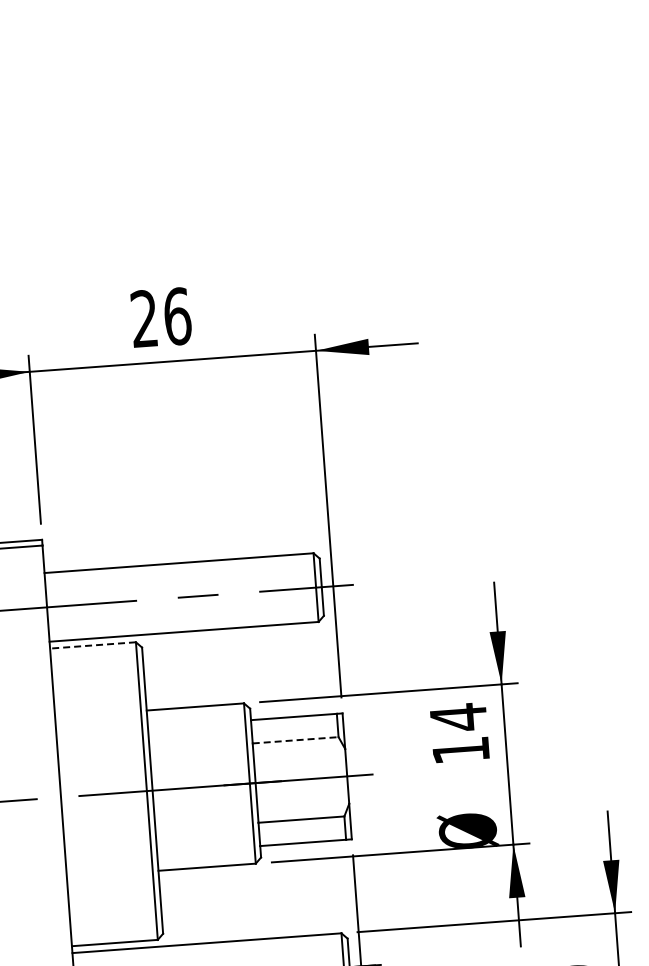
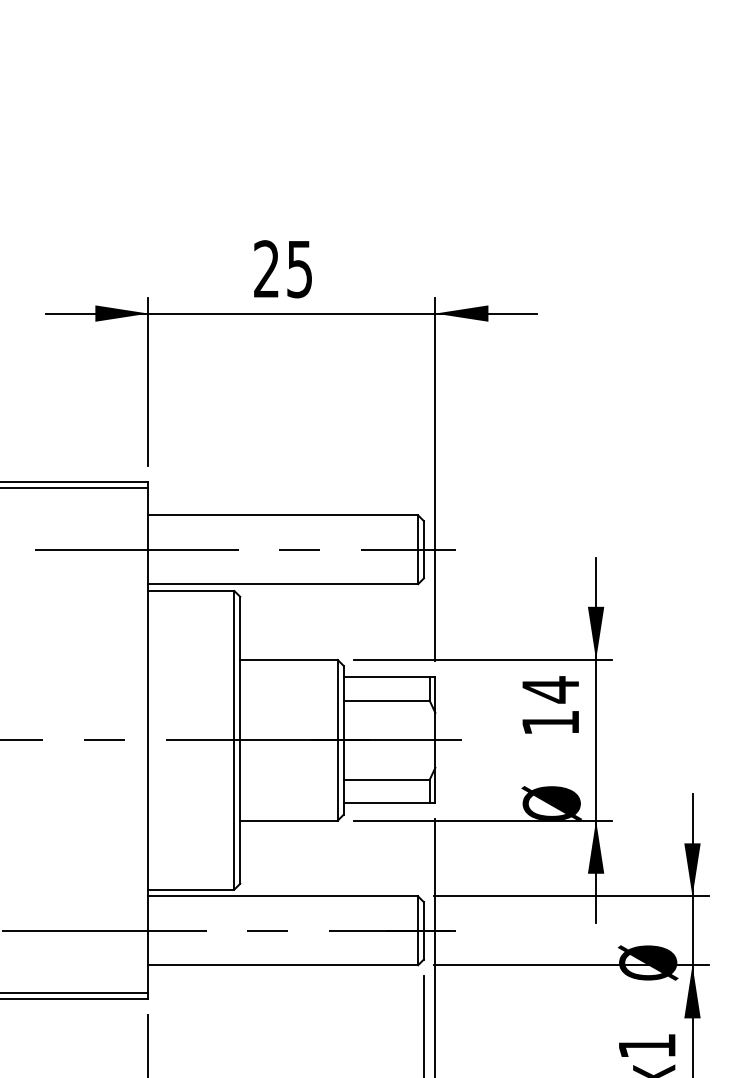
text: (178, 316) -> (300, 269), 26 -> 25
line: (92, 645) -> (190, 591), dashed -> solid
line: (296, 740) -> (387, 700), dashed -> solid

